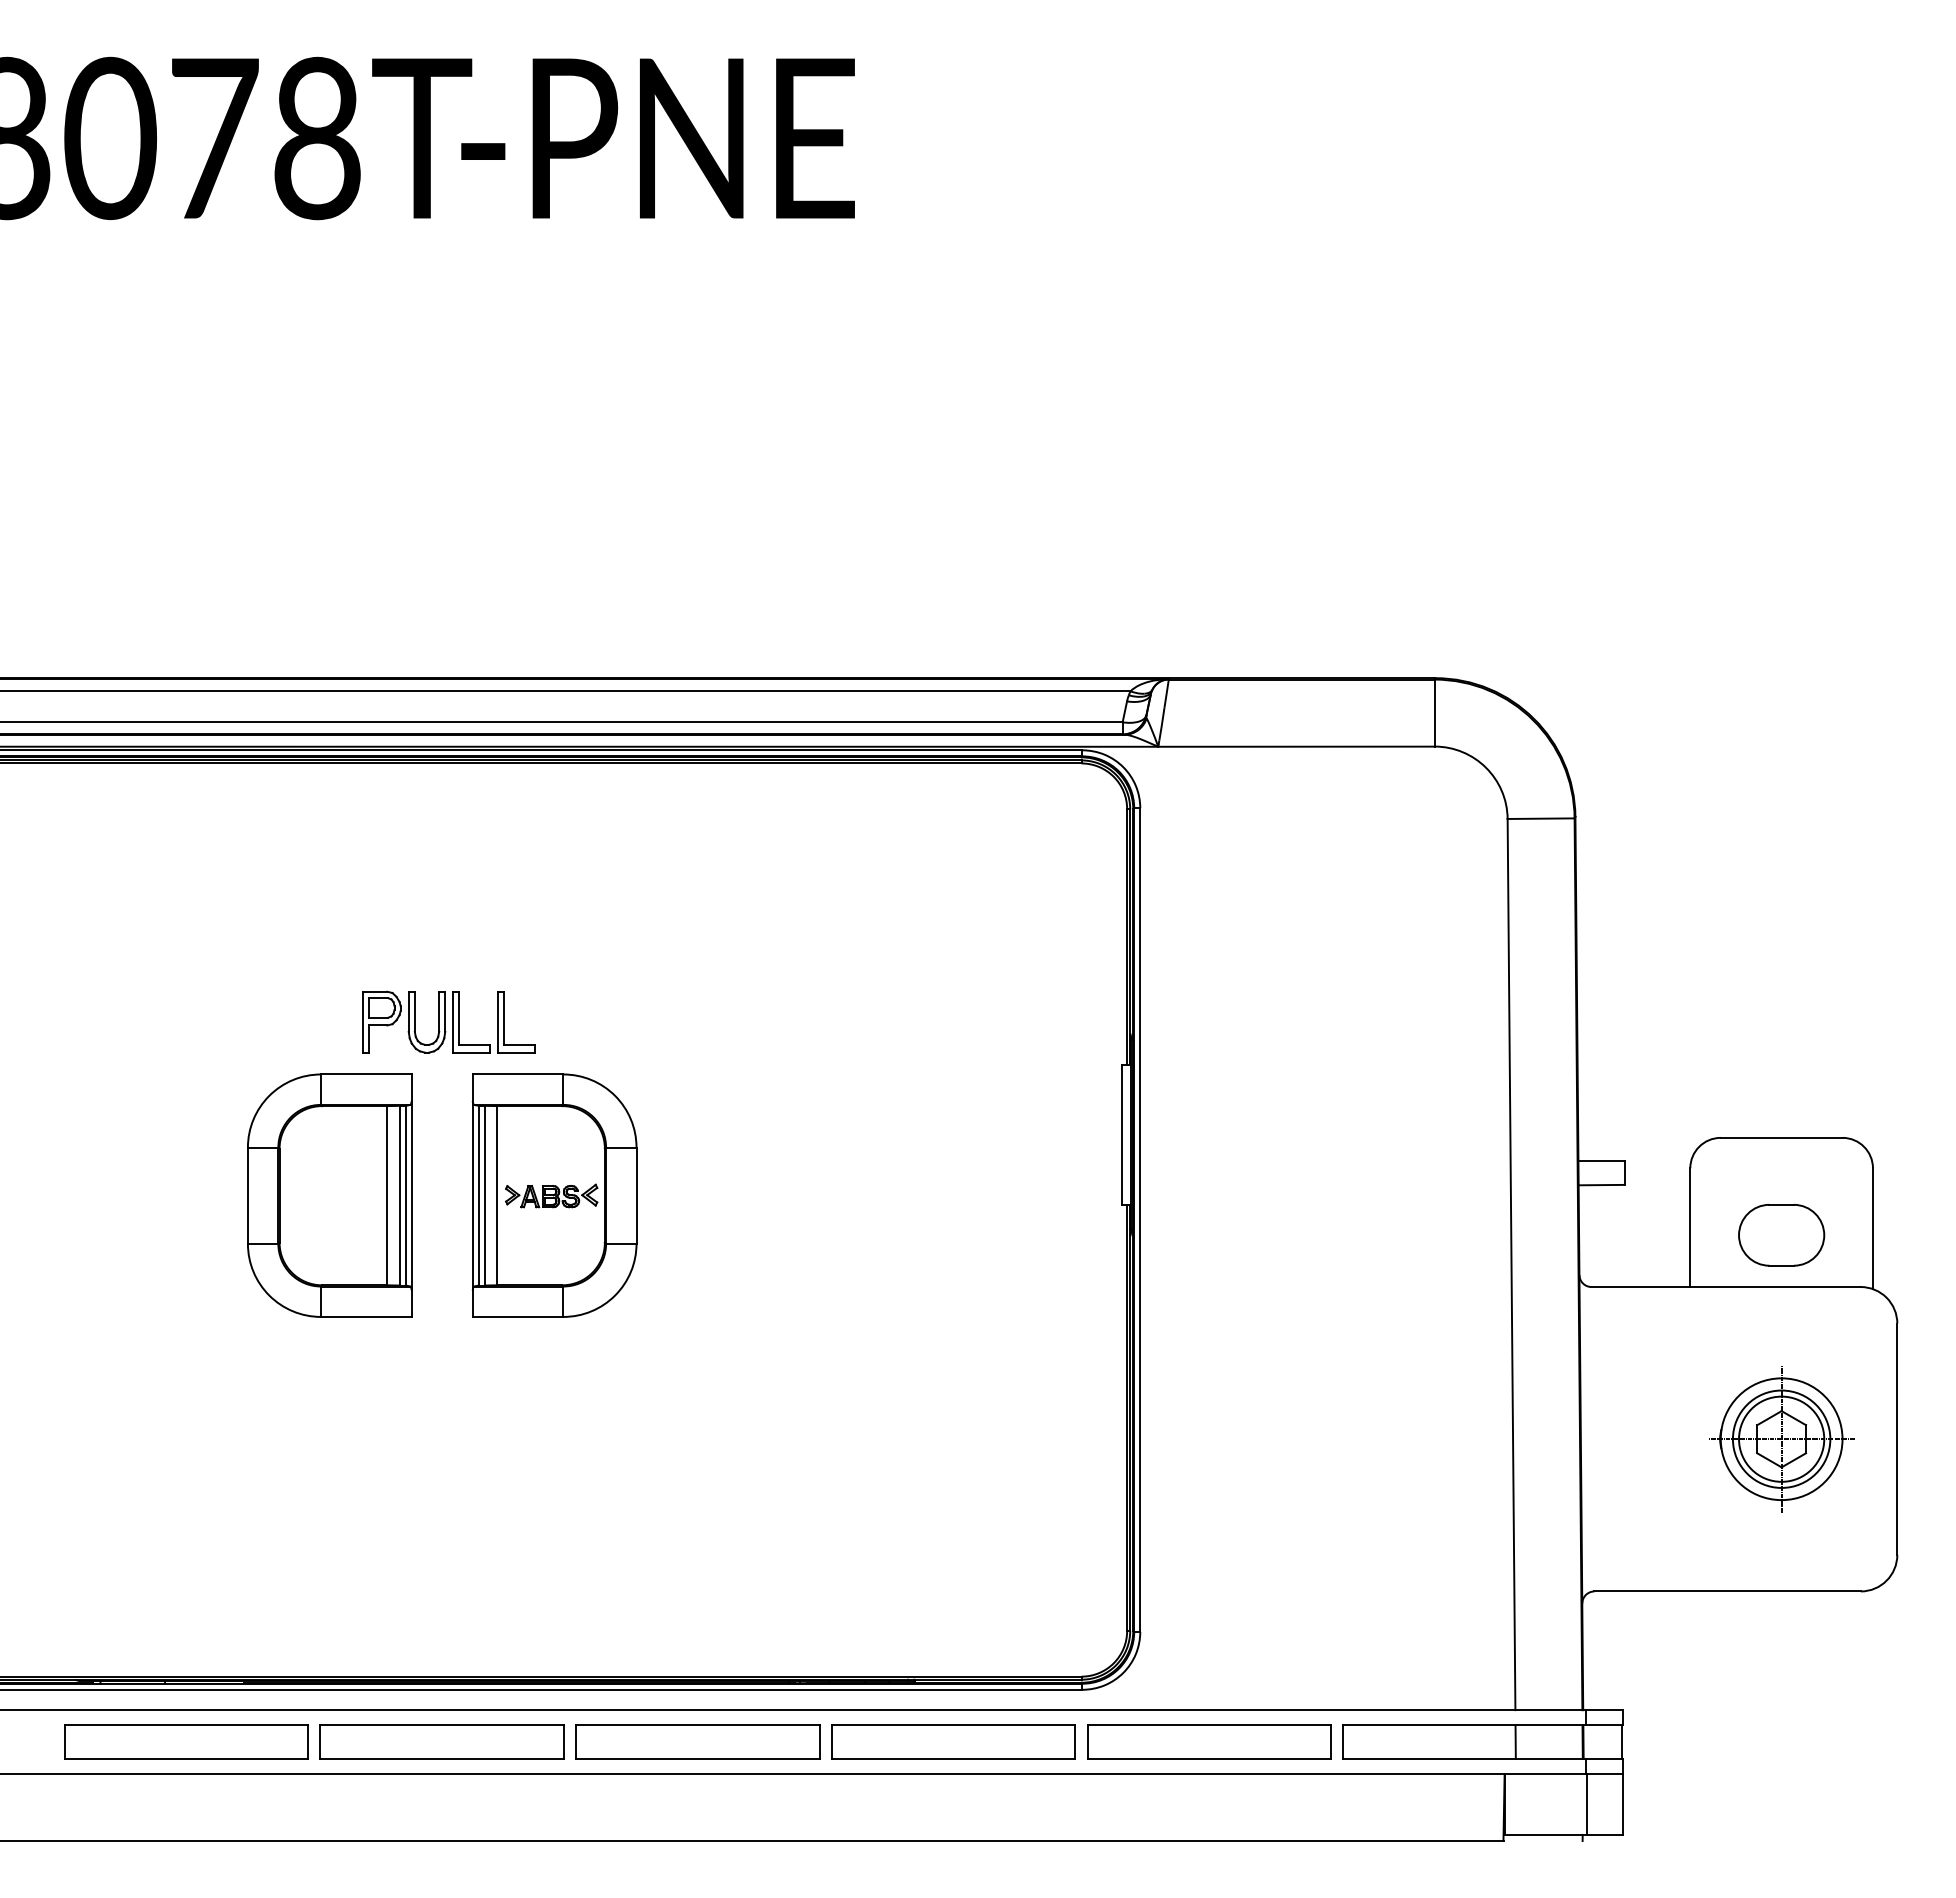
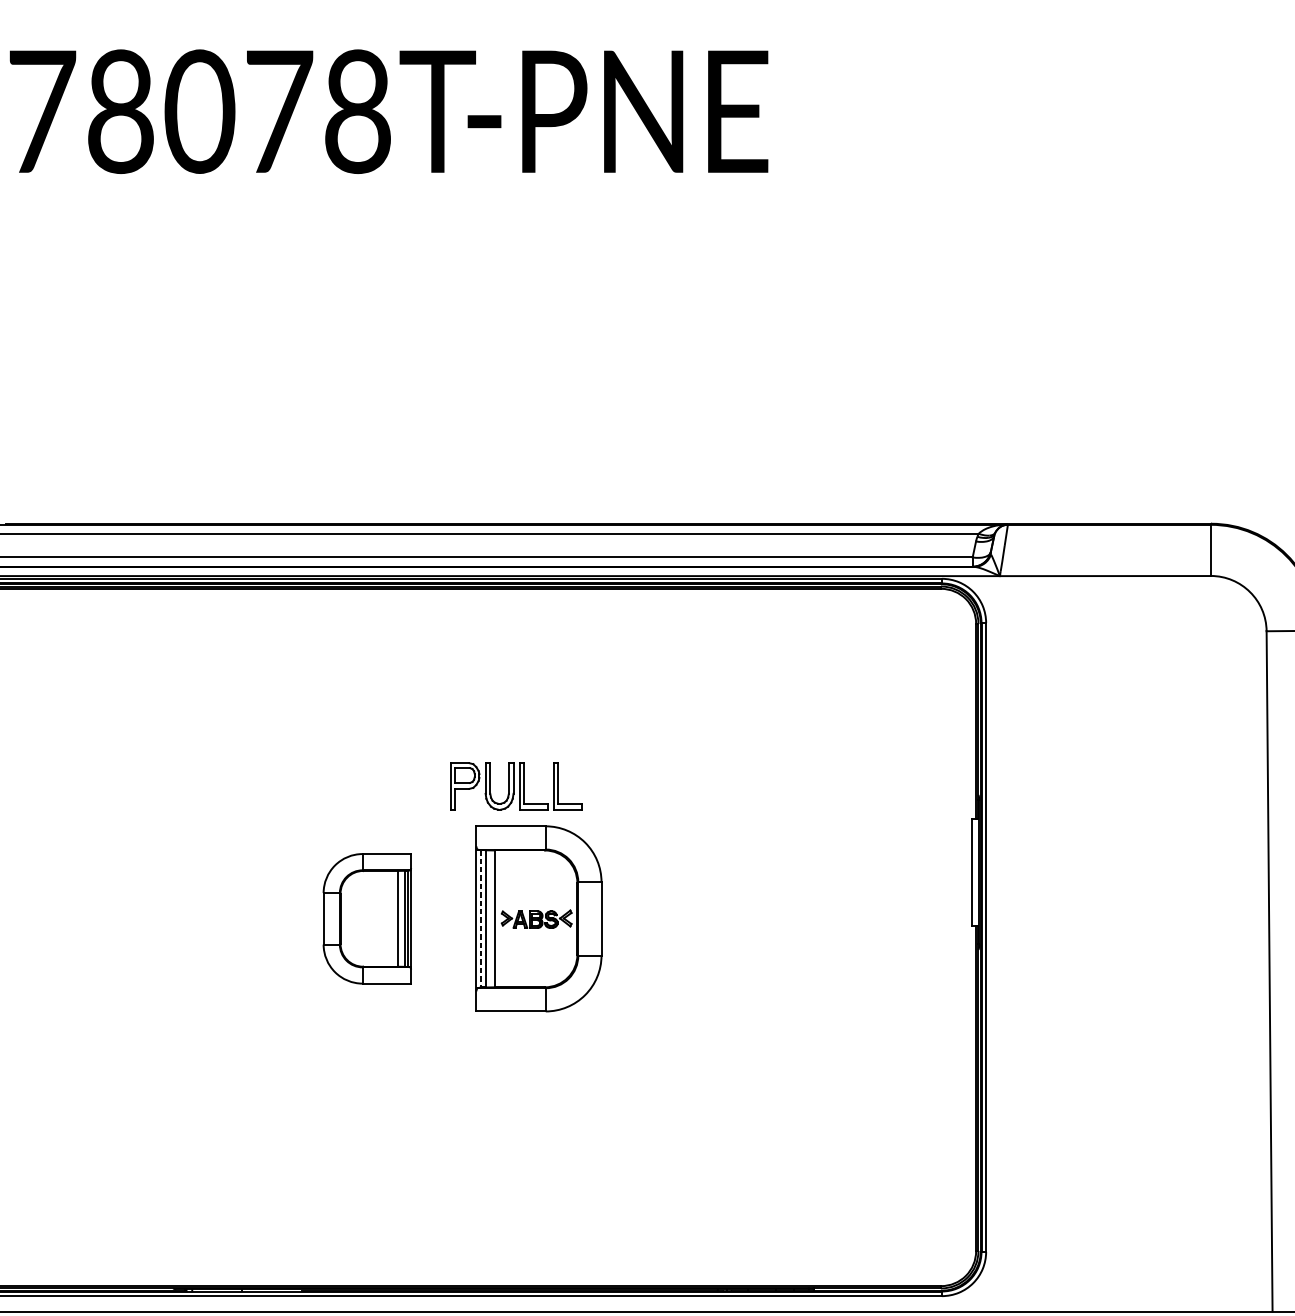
part: (448, 1021) -> (515, 785), moved
part: (329, 1195) -> (367, 918), size x0.7
line: (478, 1195) -> (480, 918), solid -> dashed

